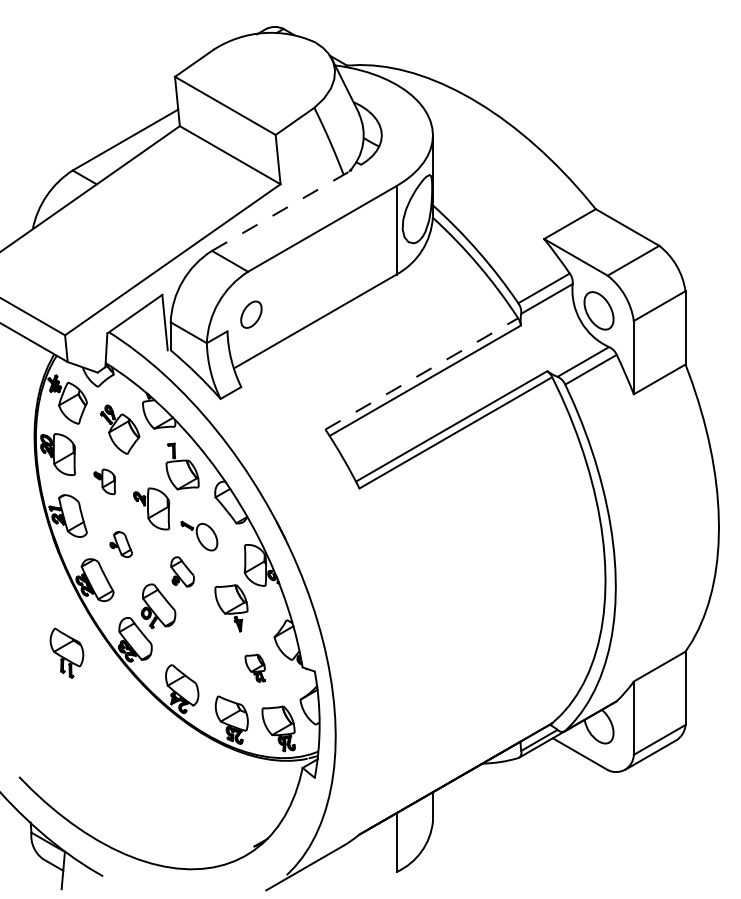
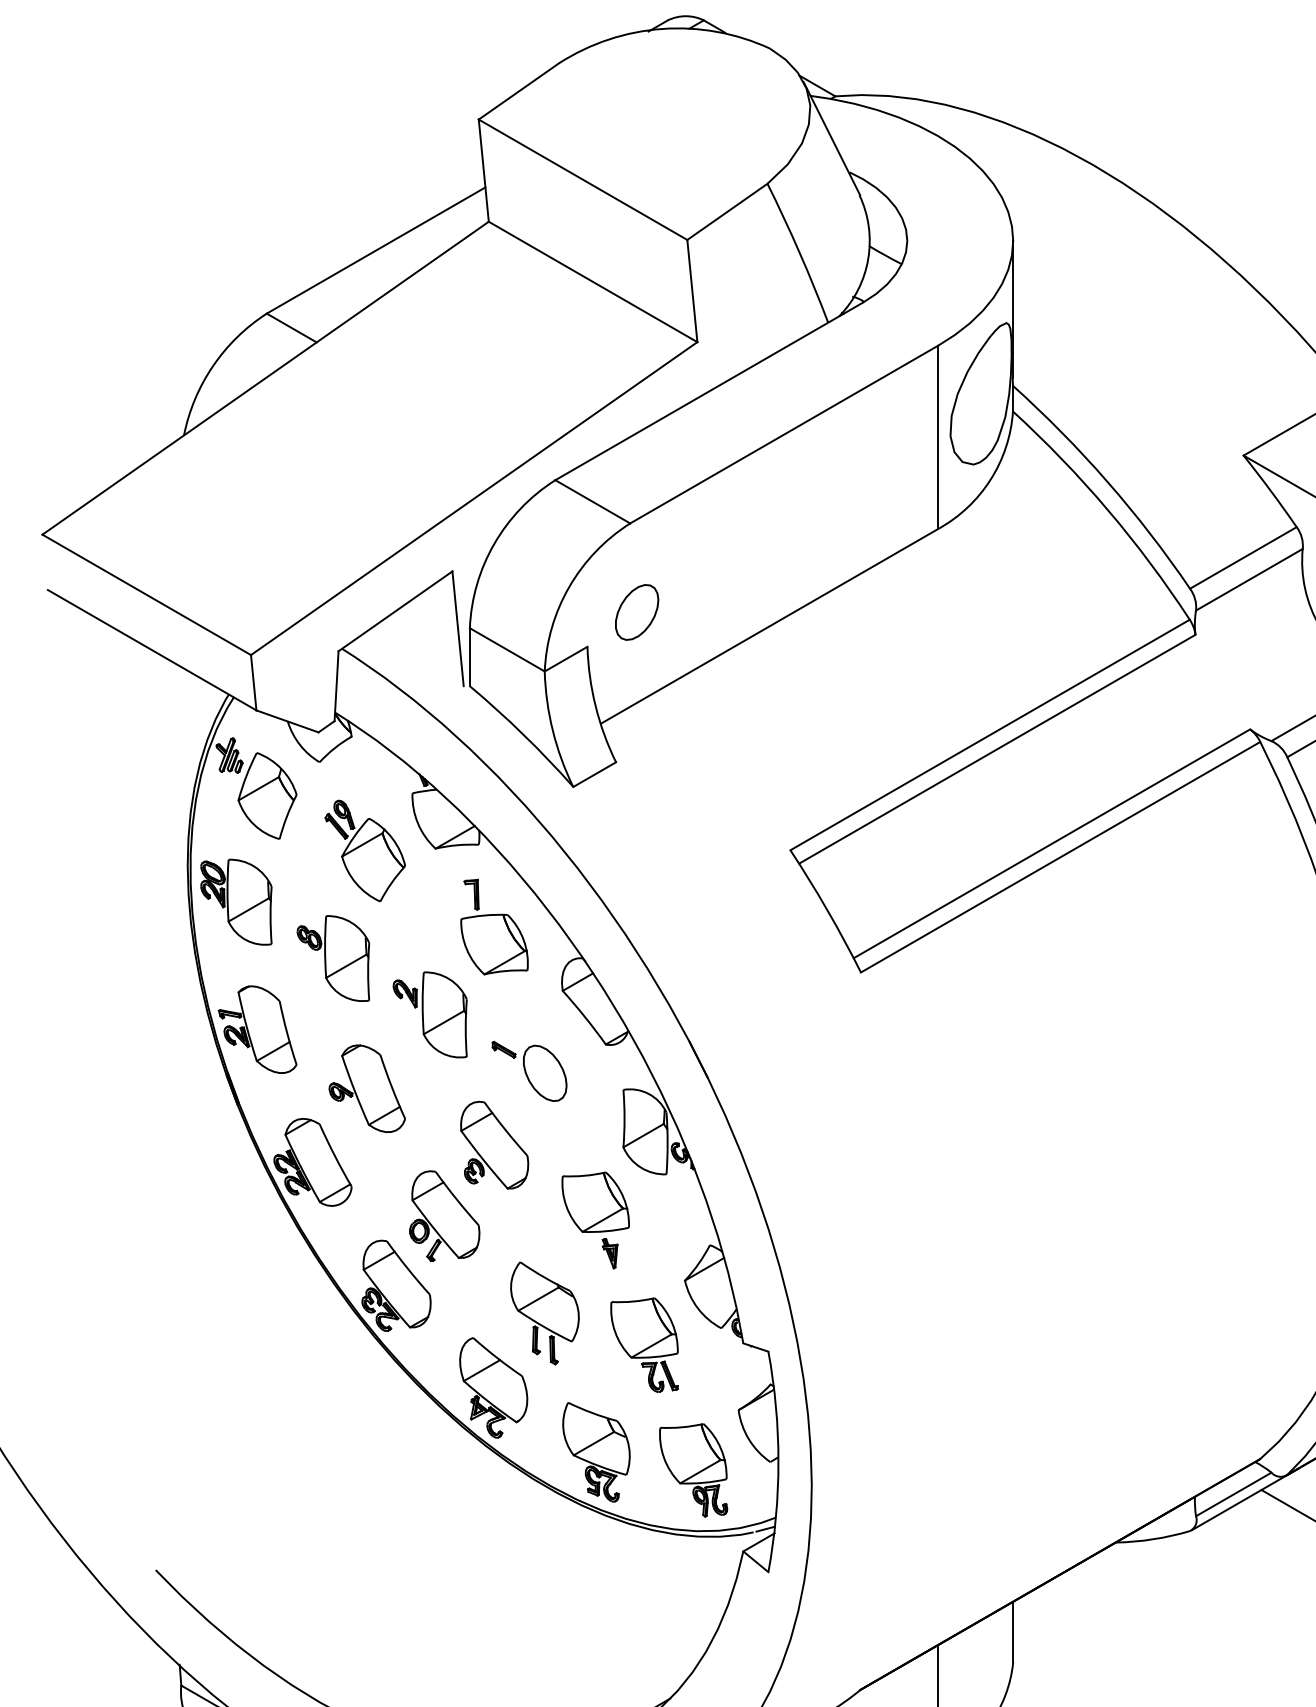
line: (286, 208) -> (709, 392), dashed -> solid
line: (422, 373) -> (991, 734), dashed -> solid
part: (104, 481) -> (332, 957), size x1.67
part: (121, 544) -> (367, 1088), size x1.67
part: (182, 571) -> (494, 1144), size x1.43
part: (66, 652) -> (543, 1312), moved
part: (255, 667) -> (645, 1343), size x1.67

